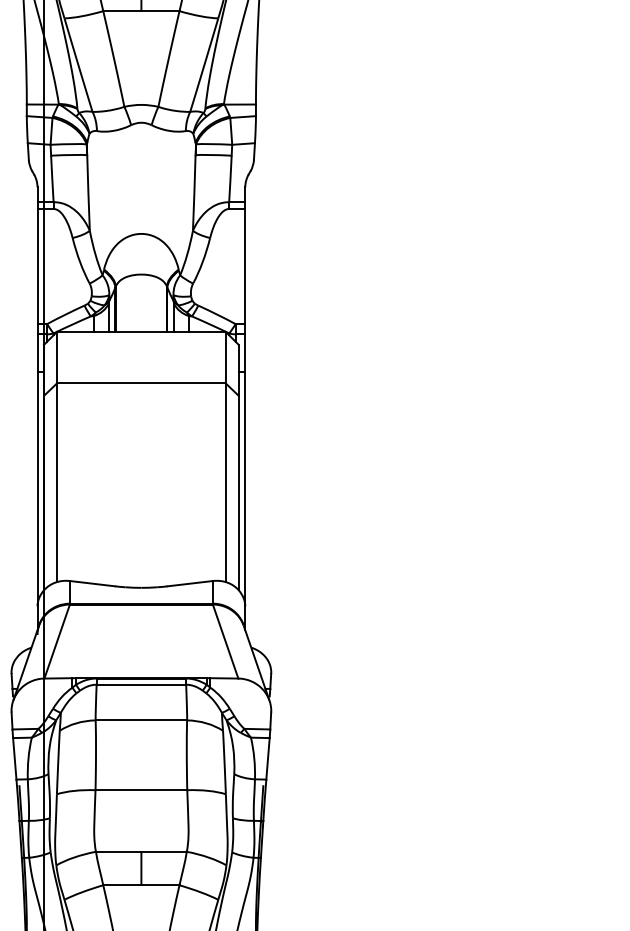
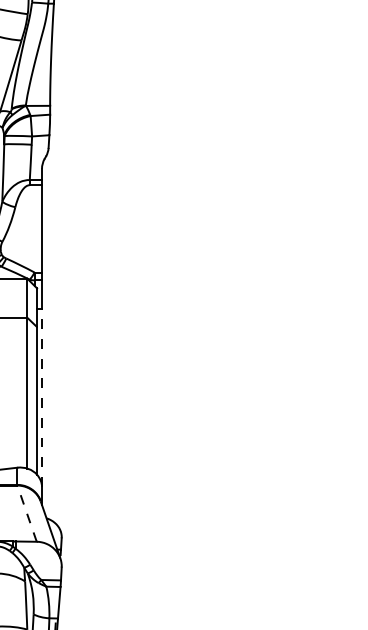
line: (245, 489) -> (42, 398), solid -> dashed
line: (225, 641) -> (27, 513), solid -> dashed

